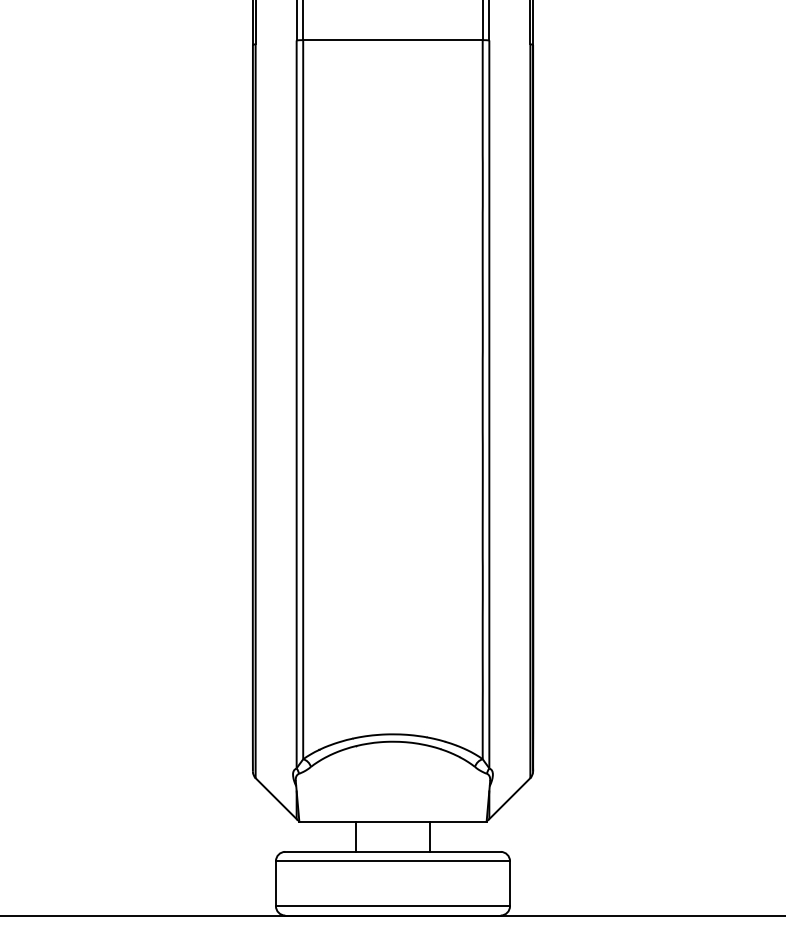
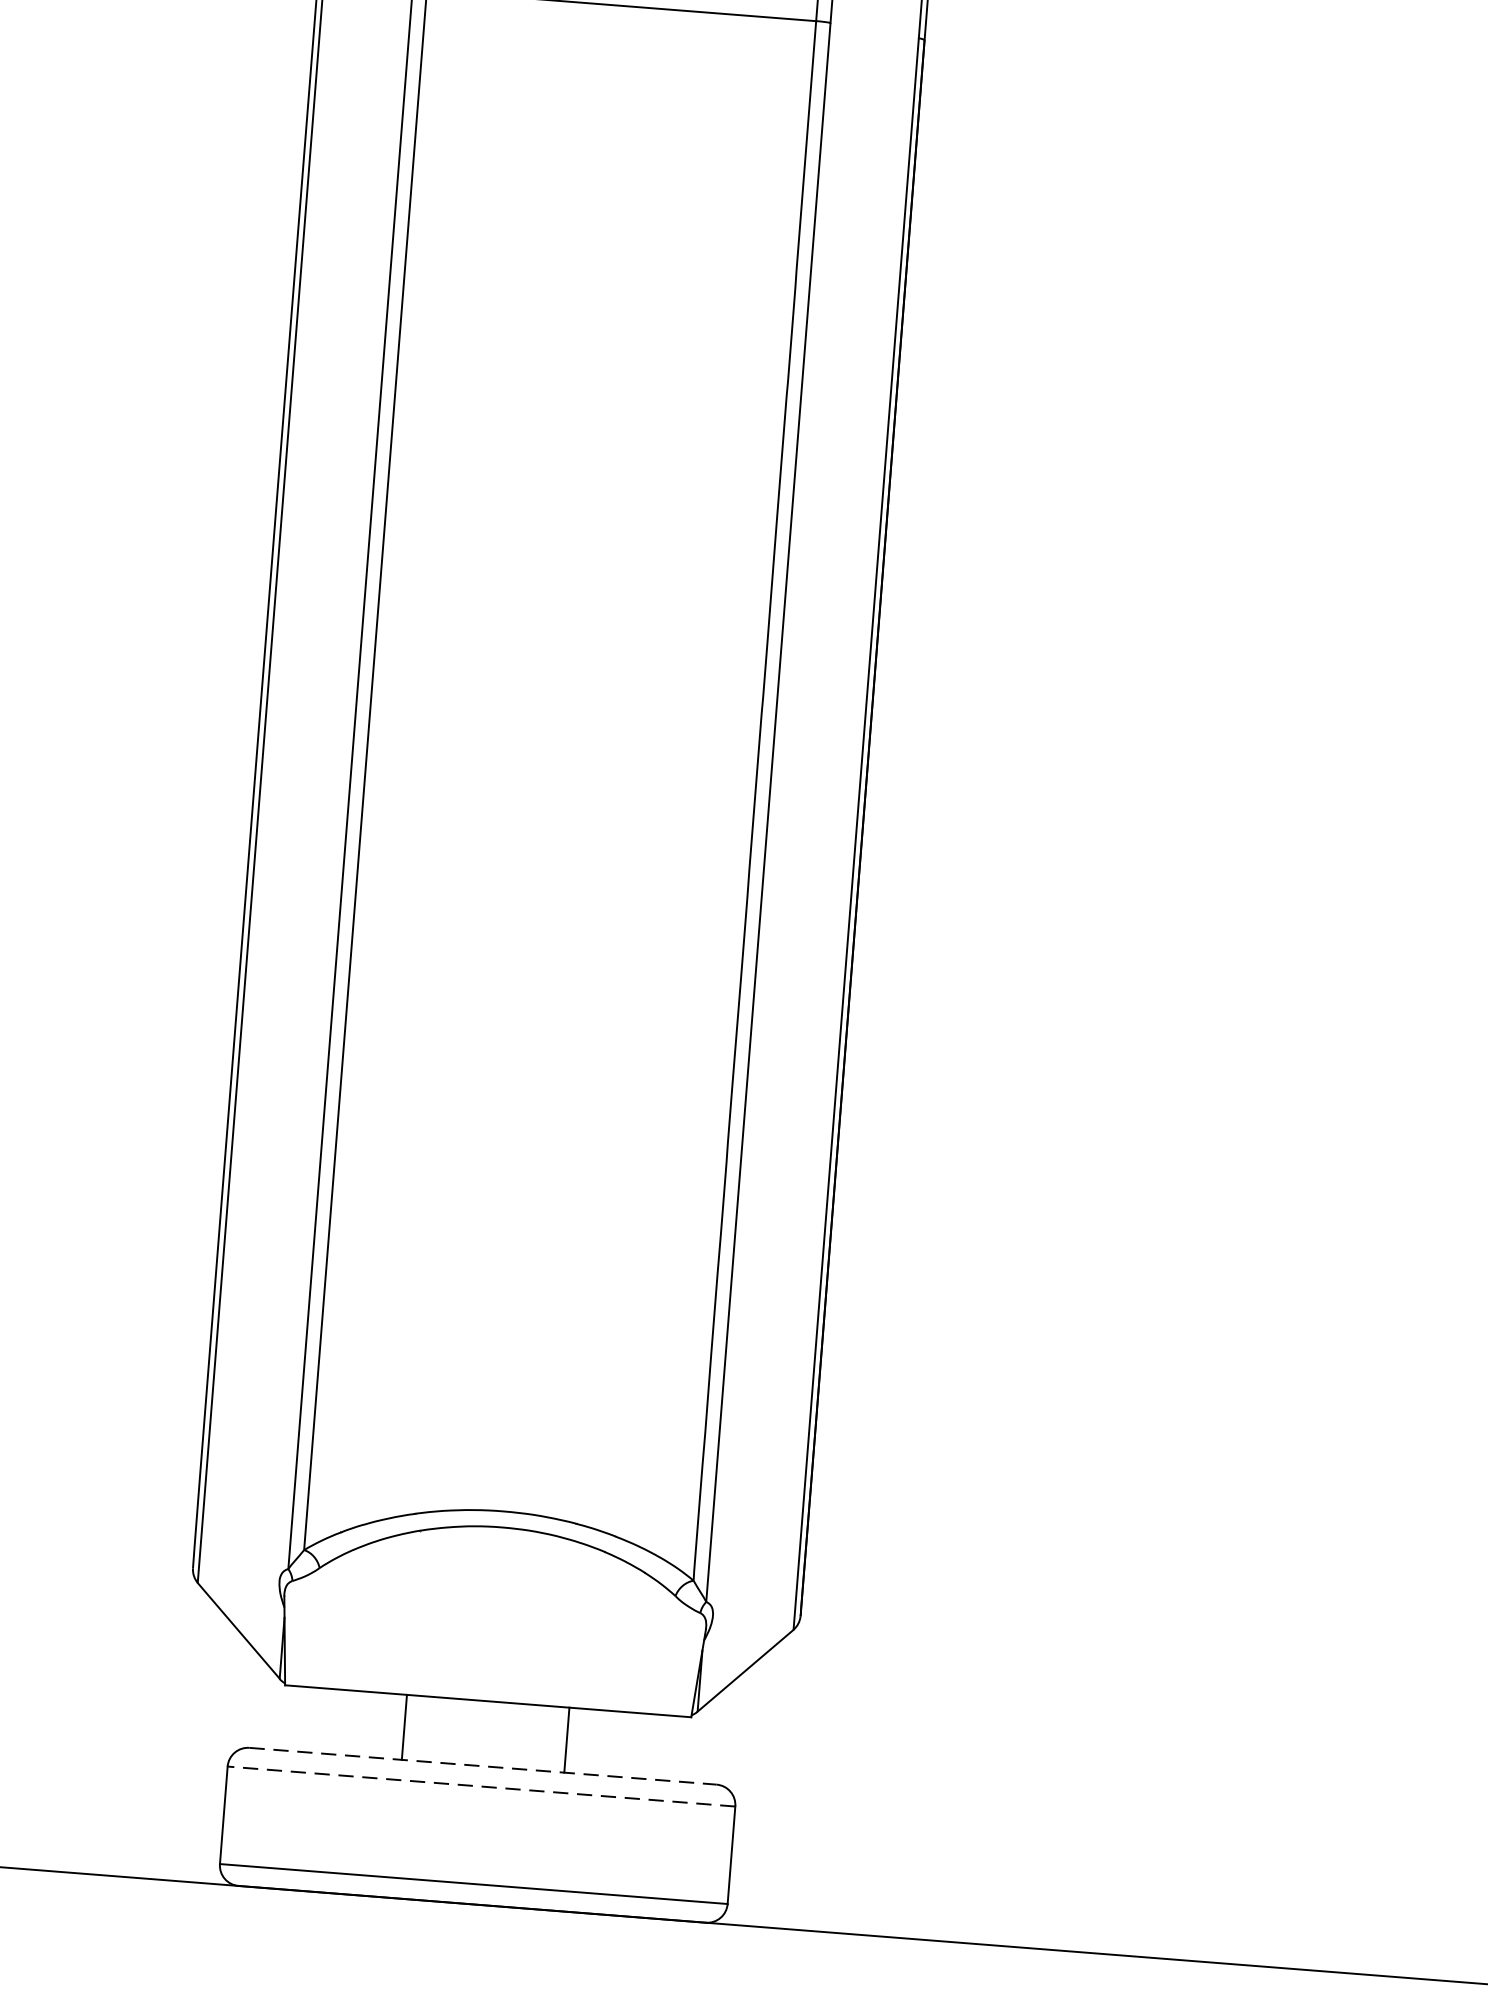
line: (393, 851) -> (484, 1765), solid -> dashed
line: (392, 861) -> (480, 1787), solid -> dashed

